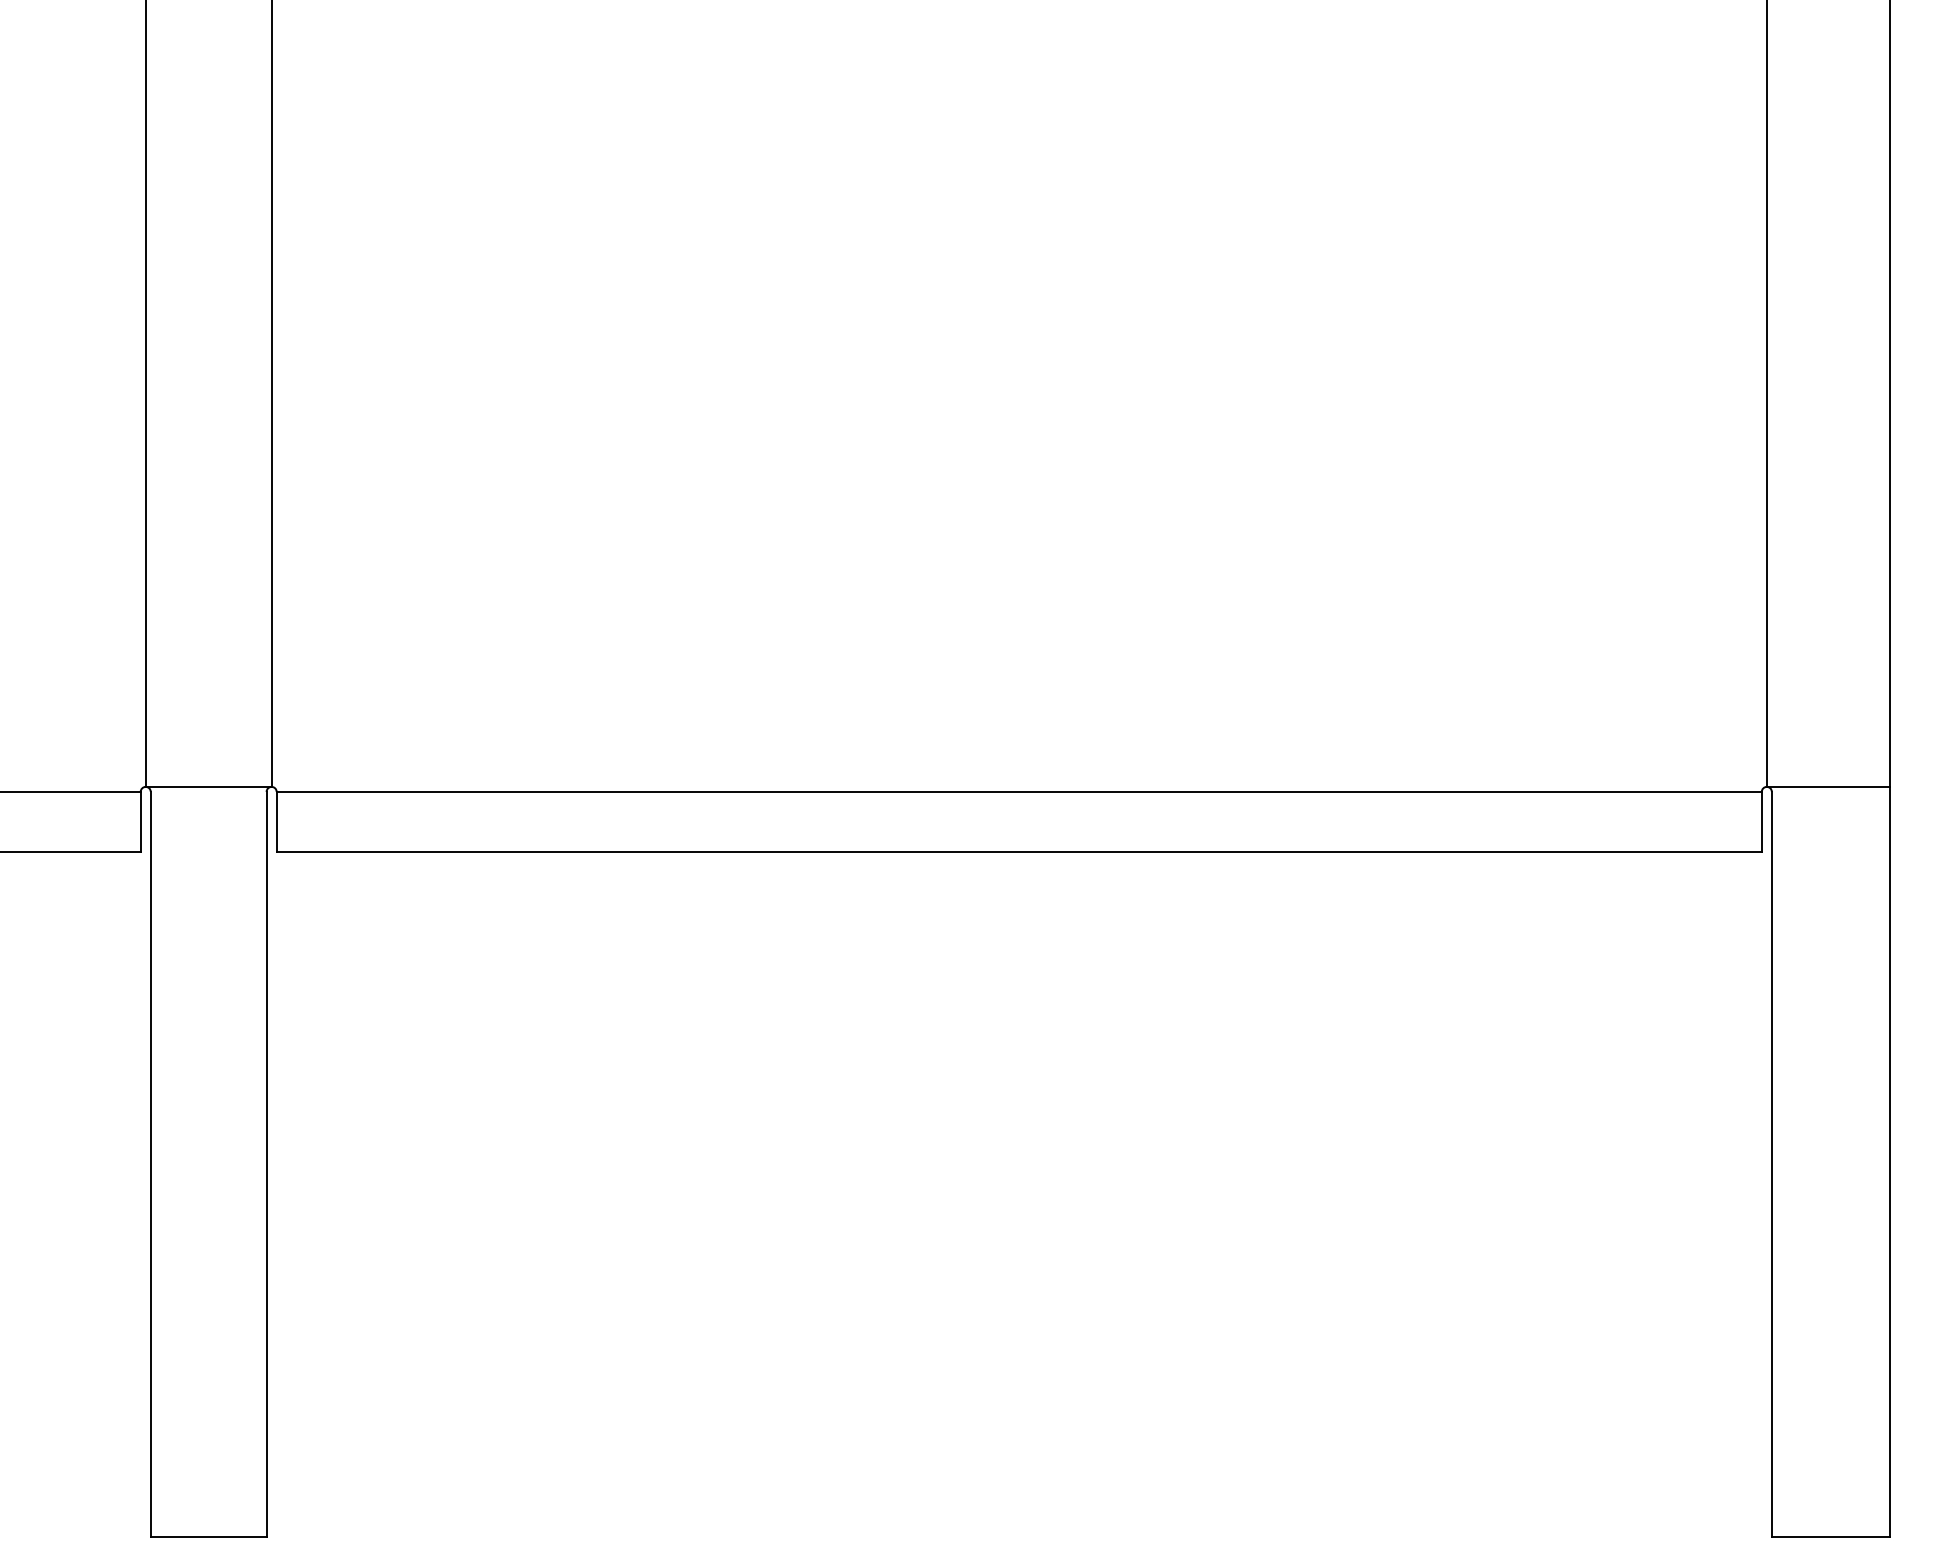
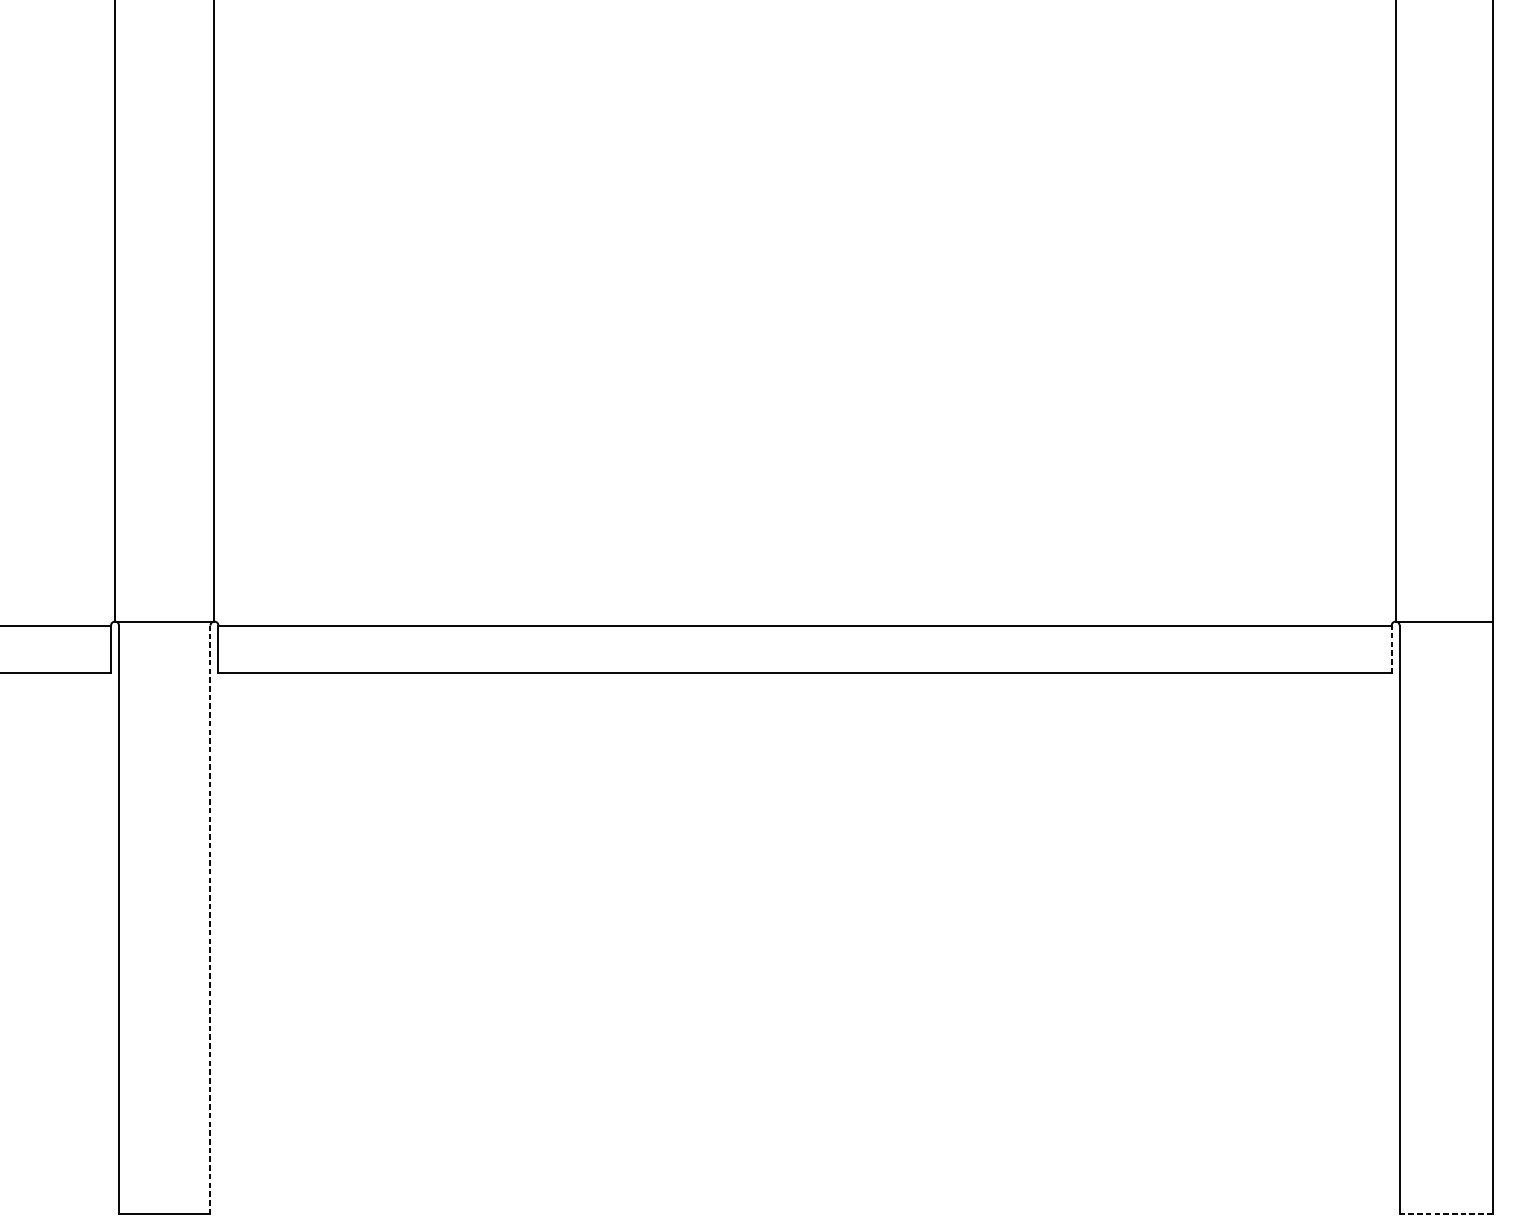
line: (1761, 821) -> (1391, 648), solid -> dashed
line: (266, 1164) -> (210, 919), solid -> dashed
line: (1831, 1537) -> (1446, 1214), solid -> dashed

